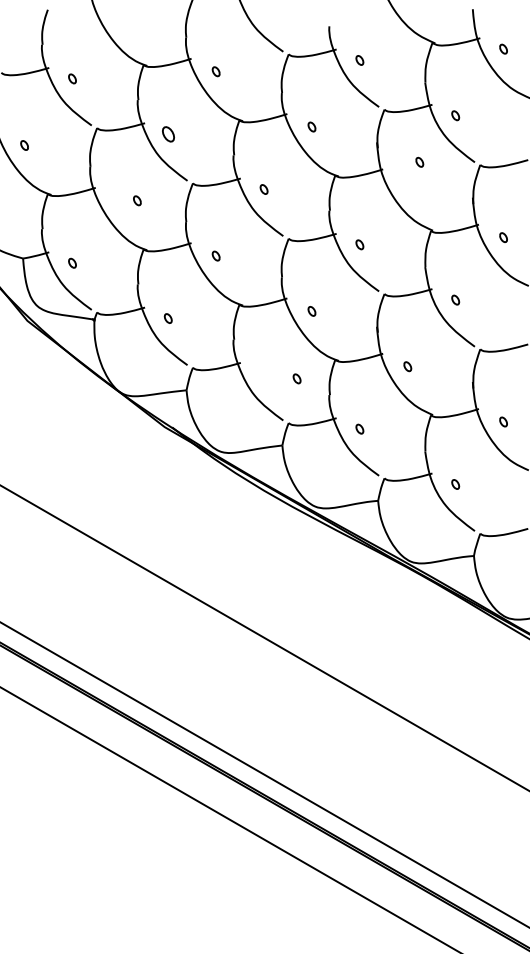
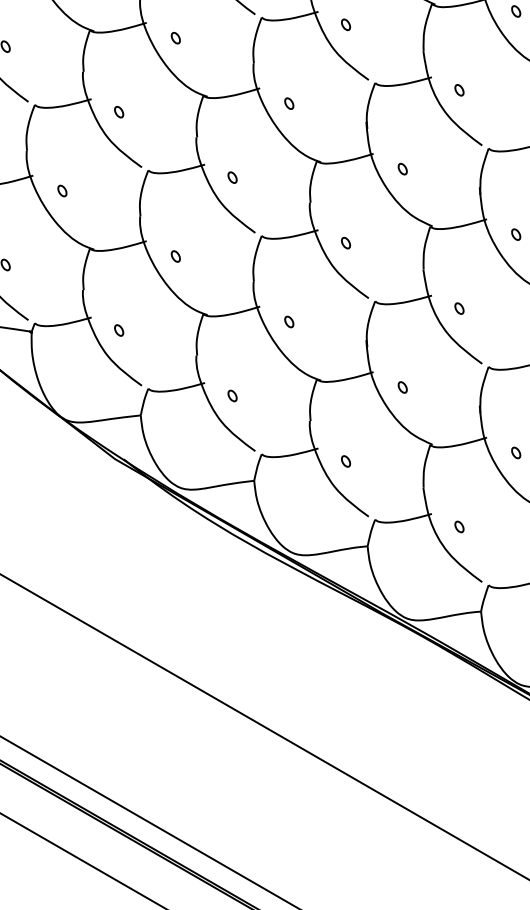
part: (167, 133) -> (118, 111), size x0.62
part: (419, 161) -> (402, 168), moved
part: (137, 200) -> (62, 190), moved
part: (296, 378) -> (231, 395), moved

